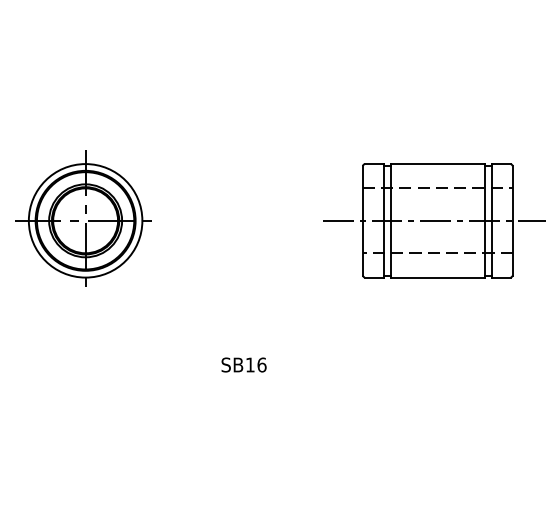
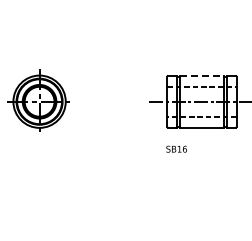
line: (436, 163) -> (201, 75), solid -> dashed
text: (243, 363) -> (176, 148), moved

